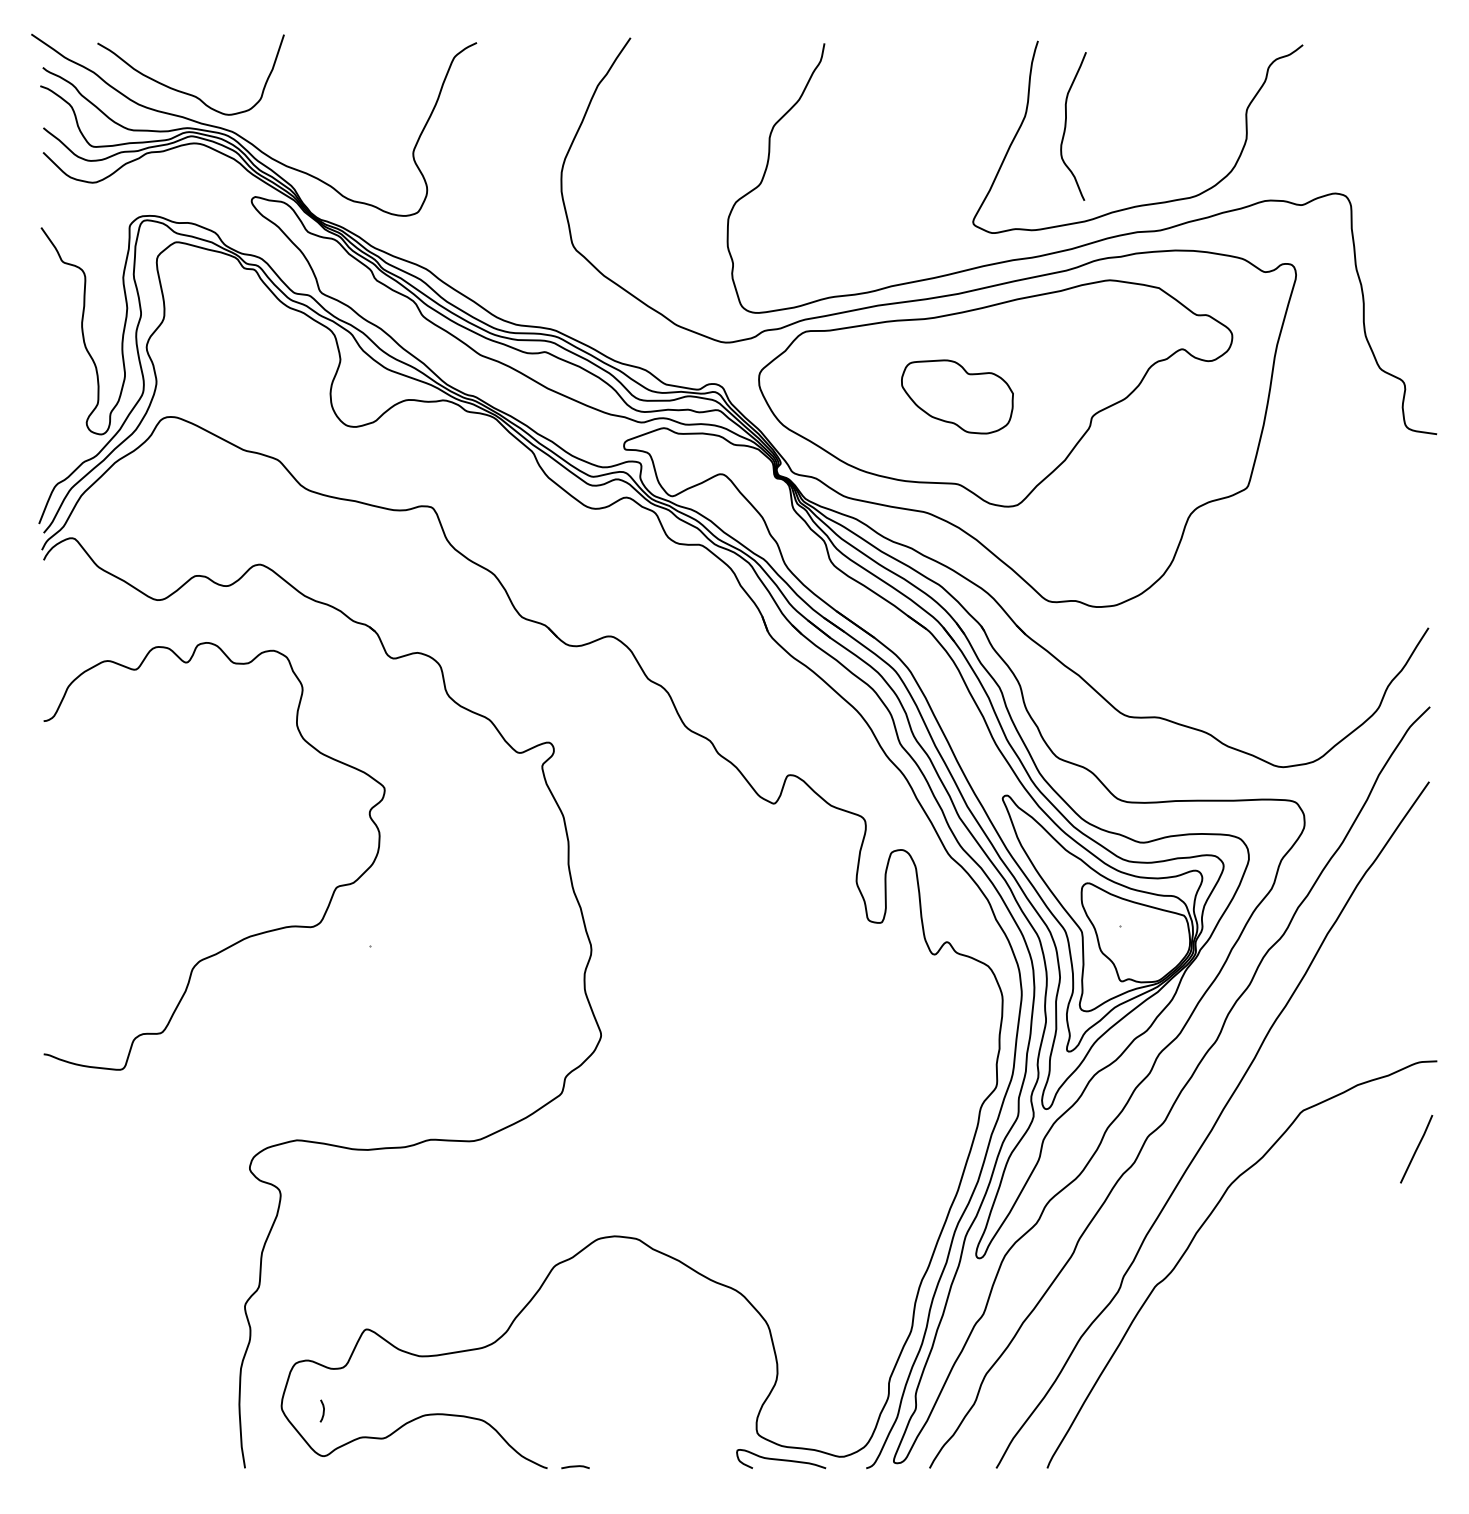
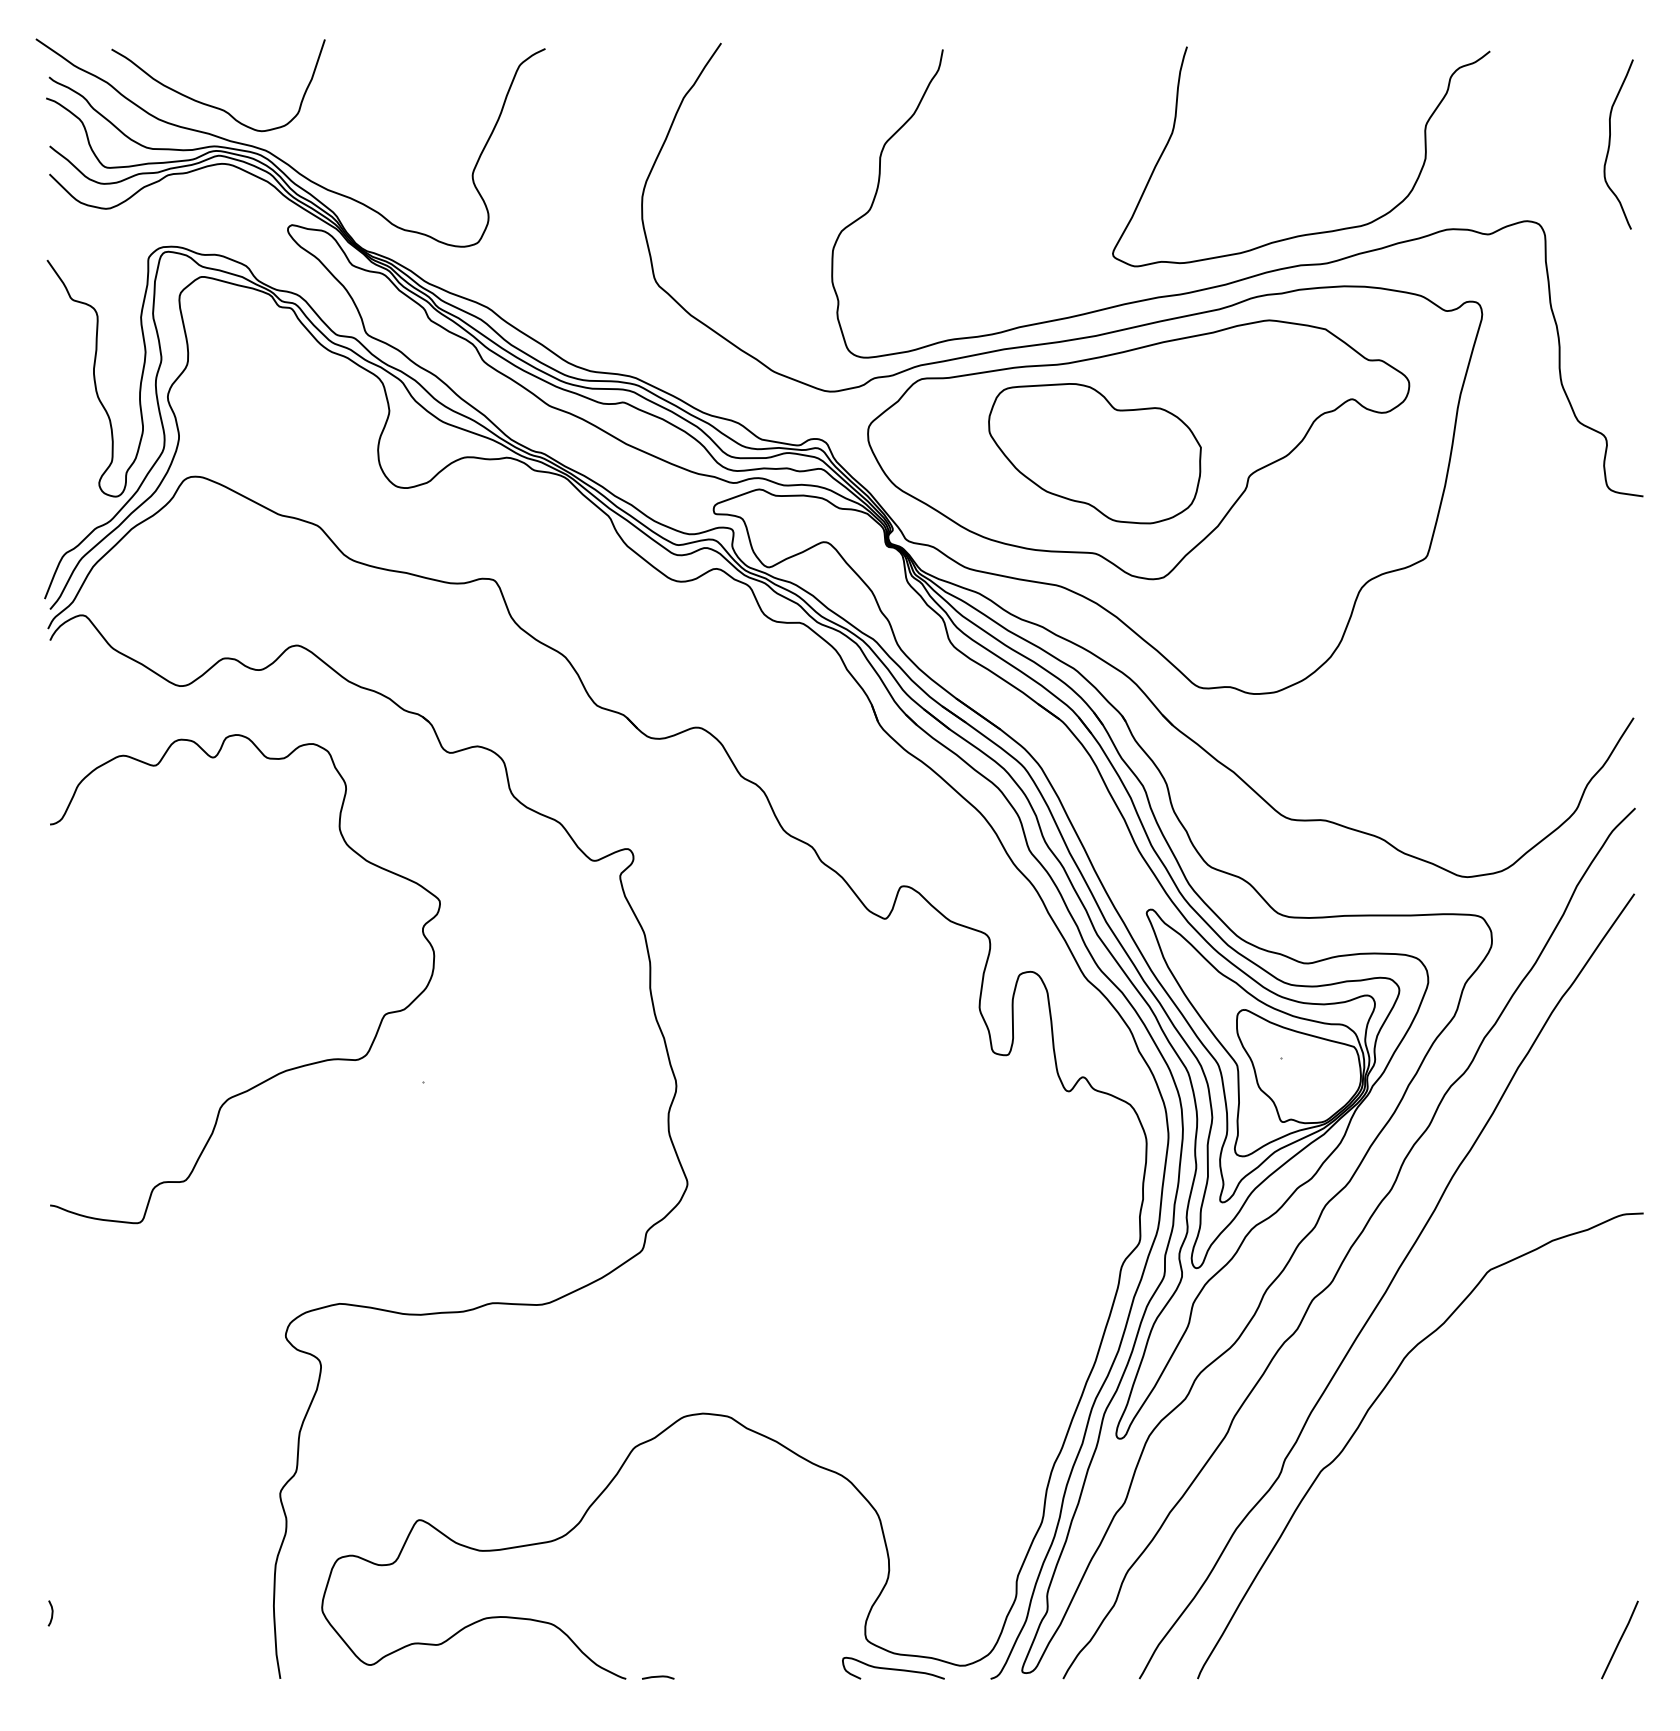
curve: (1066, 126) -> (1610, 144), moved
part: (957, 396) -> (1094, 453), size x1.67
line: (1416, 1148) -> (1619, 1639), moved
curve: (323, 1411) -> (51, 1613), moved

